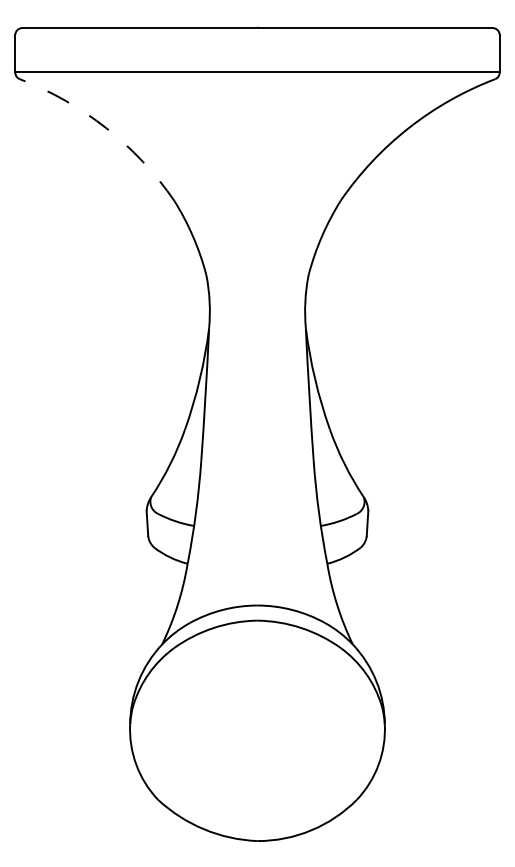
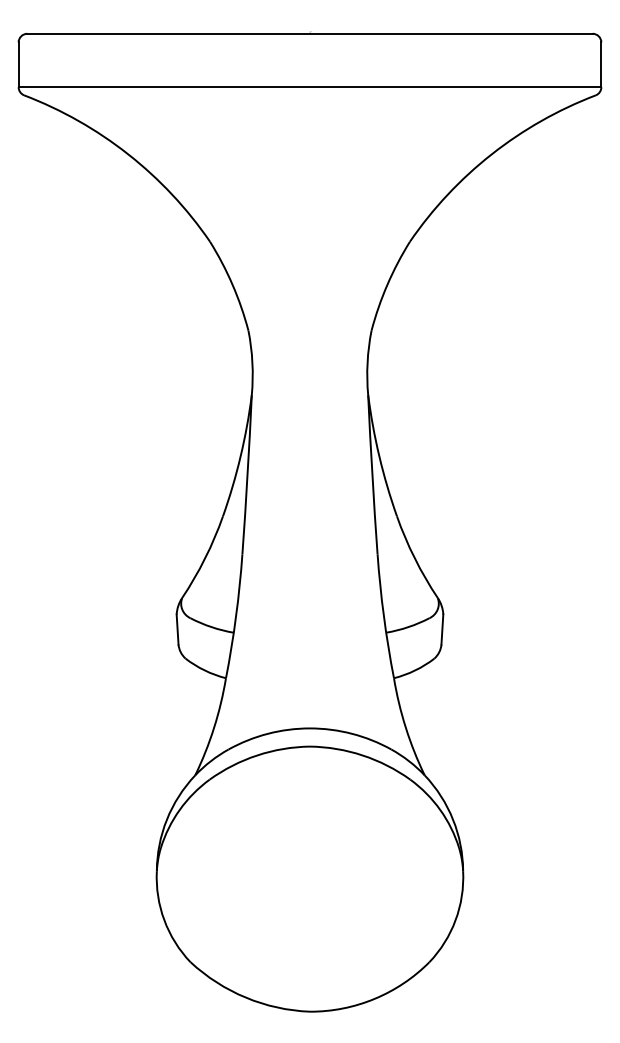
arc: (106, 128) -> (128, 154), dashed -> solid

